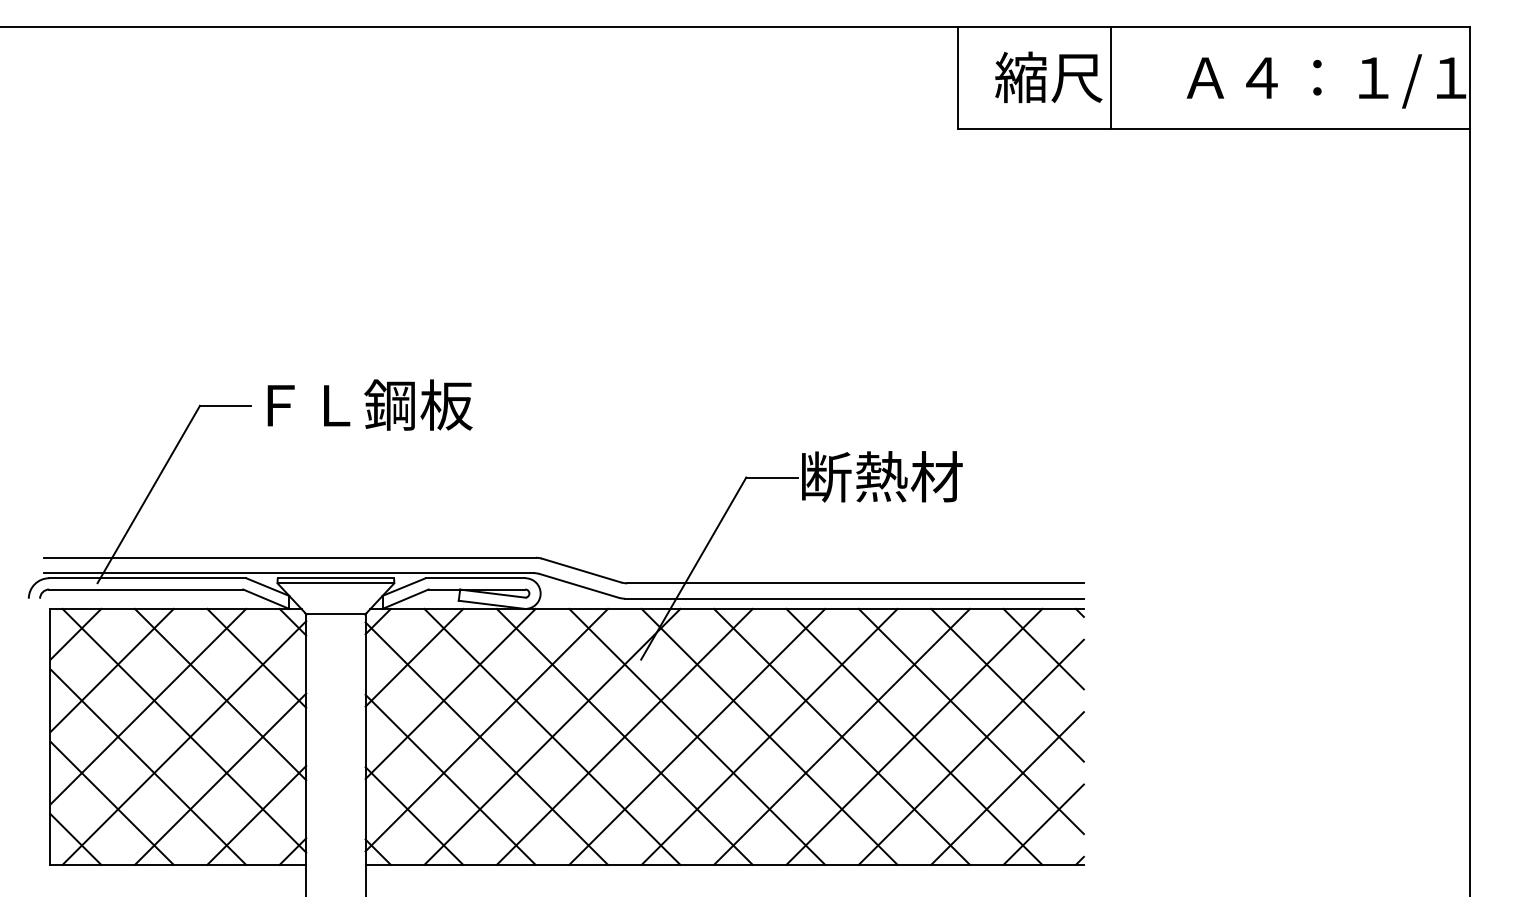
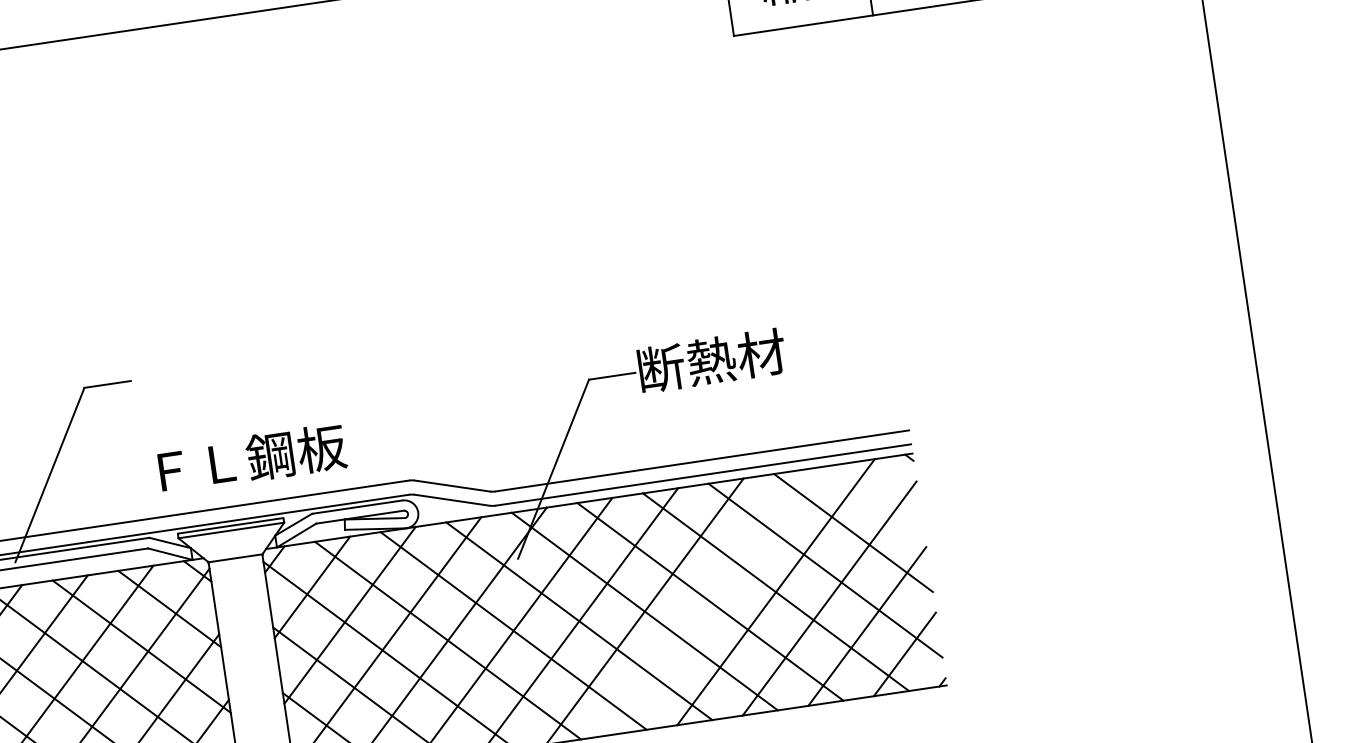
text: (369, 404) -> (251, 458), moved
line: (1043, 648) -> (881, 494), removed
line: (841, 736) -> (709, 601), removed

